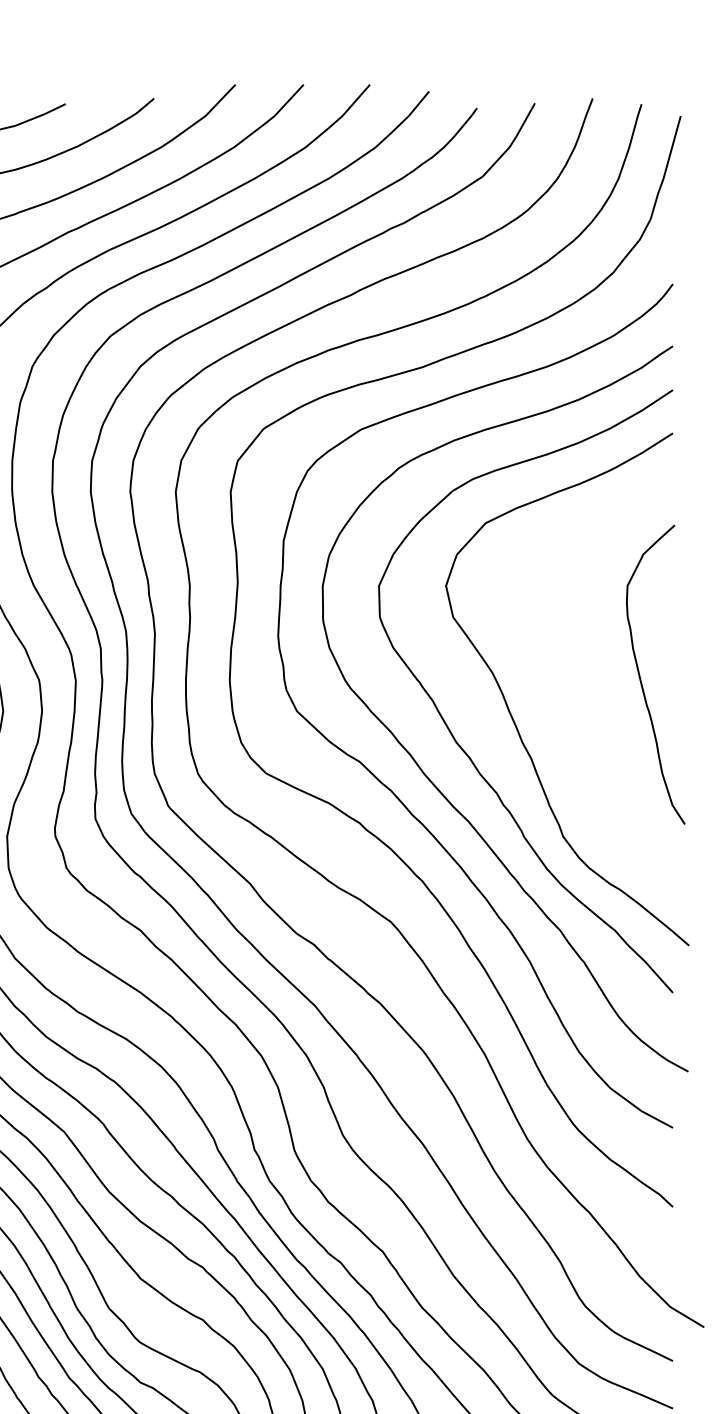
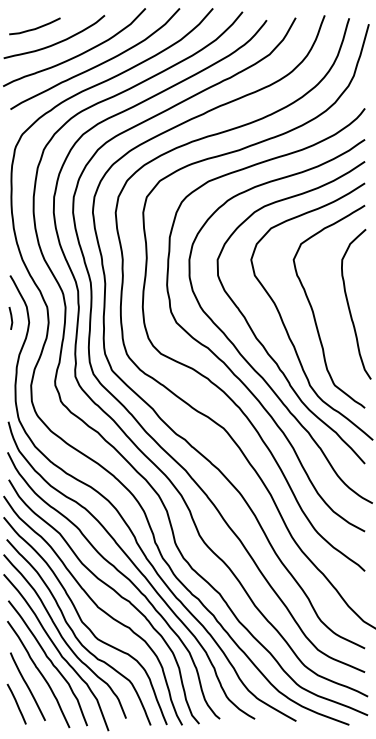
curve: (570, 684) -> (313, 309), added

